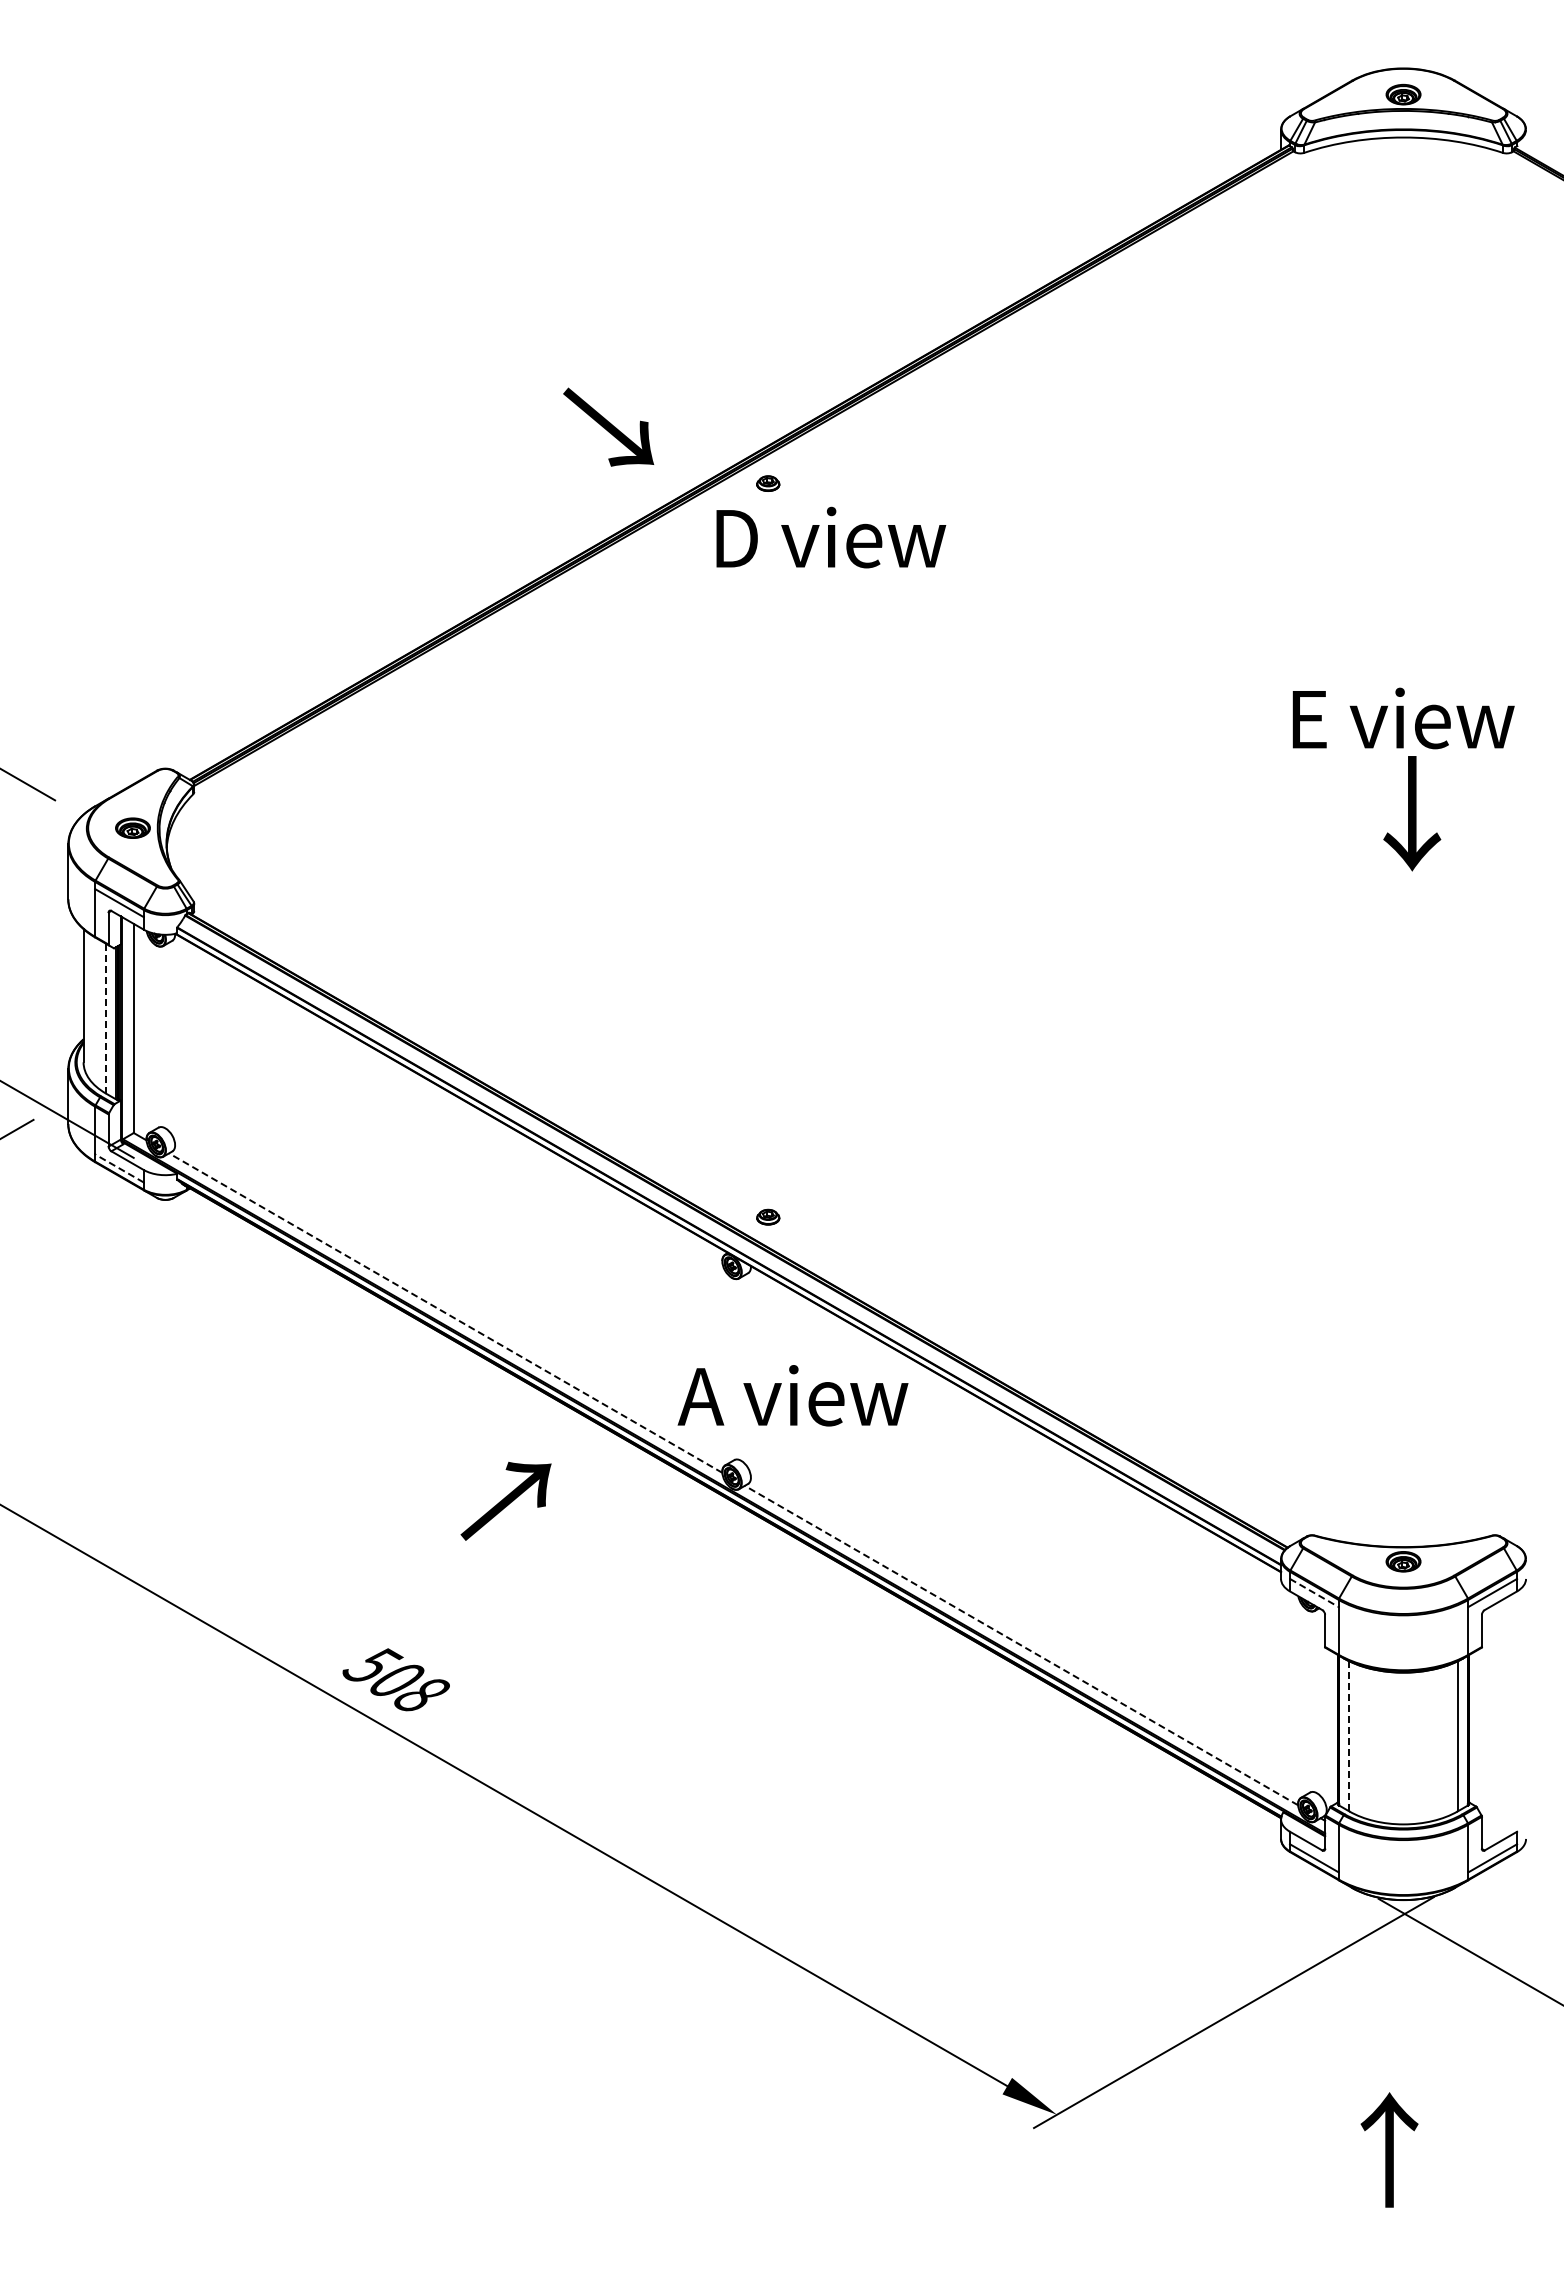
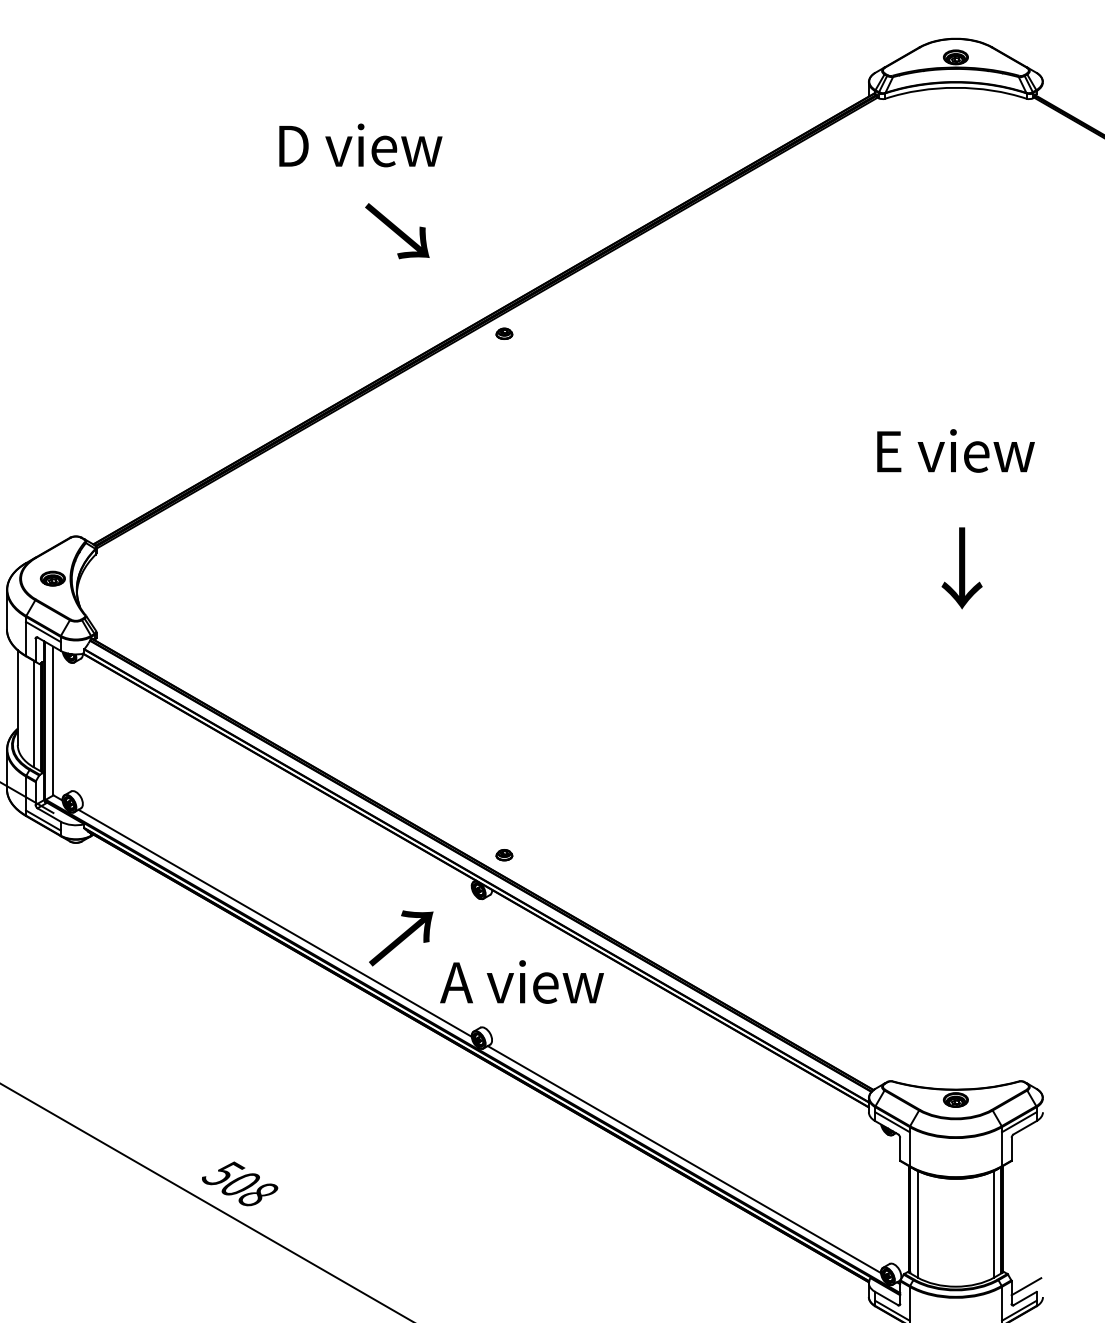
text: (608, 426) -> (397, 230), moved
text: (831, 537) -> (361, 145), moved
text: (1403, 718) -> (955, 450), moved
line: (105, 1018) -> (33, 713), dashed -> solid
line: (119, 1168) -> (43, 820), dashed -> solid
line: (445, 1312) -> (275, 922), dashed -> solid
text: (505, 1500) -> (400, 937), moved
line: (1314, 1593) -> (892, 1122), dashed -> solid
line: (1021, 1645) -> (684, 1159), dashed -> solid
line: (1349, 1736) -> (917, 1224), dashed -> solid
line: (1502, 1824) -> (1026, 1286), added

